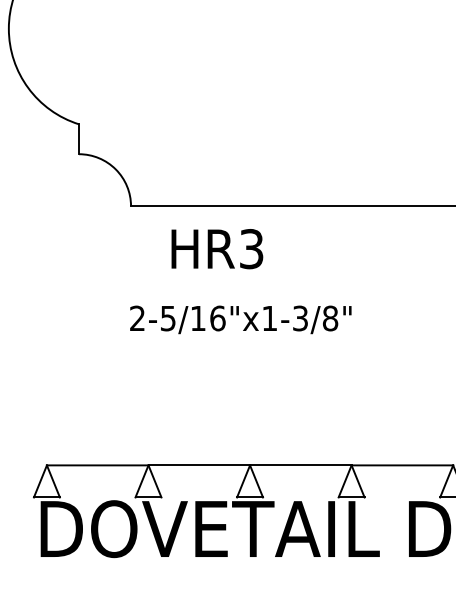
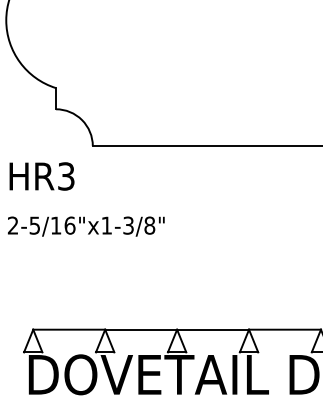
text: (217, 249) -> (42, 176), moved
text: (240, 319) -> (86, 226), moved

